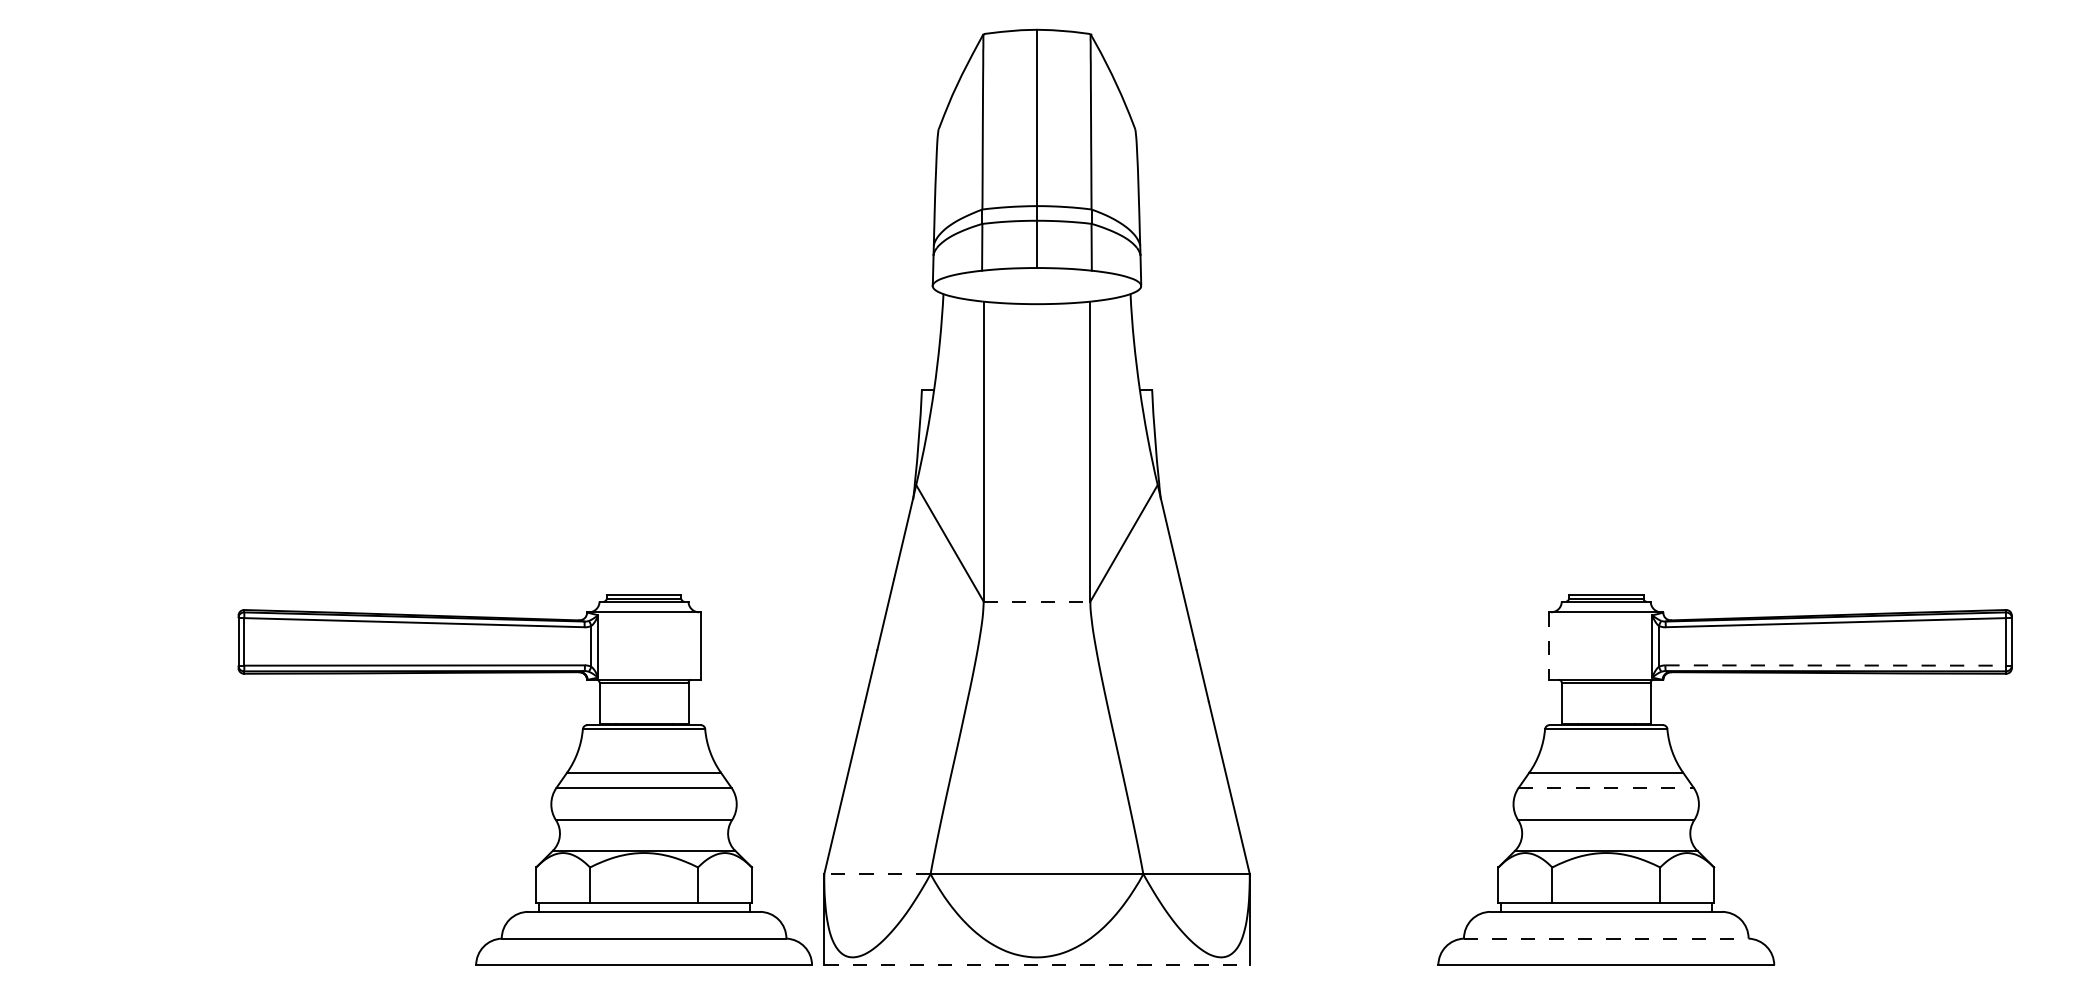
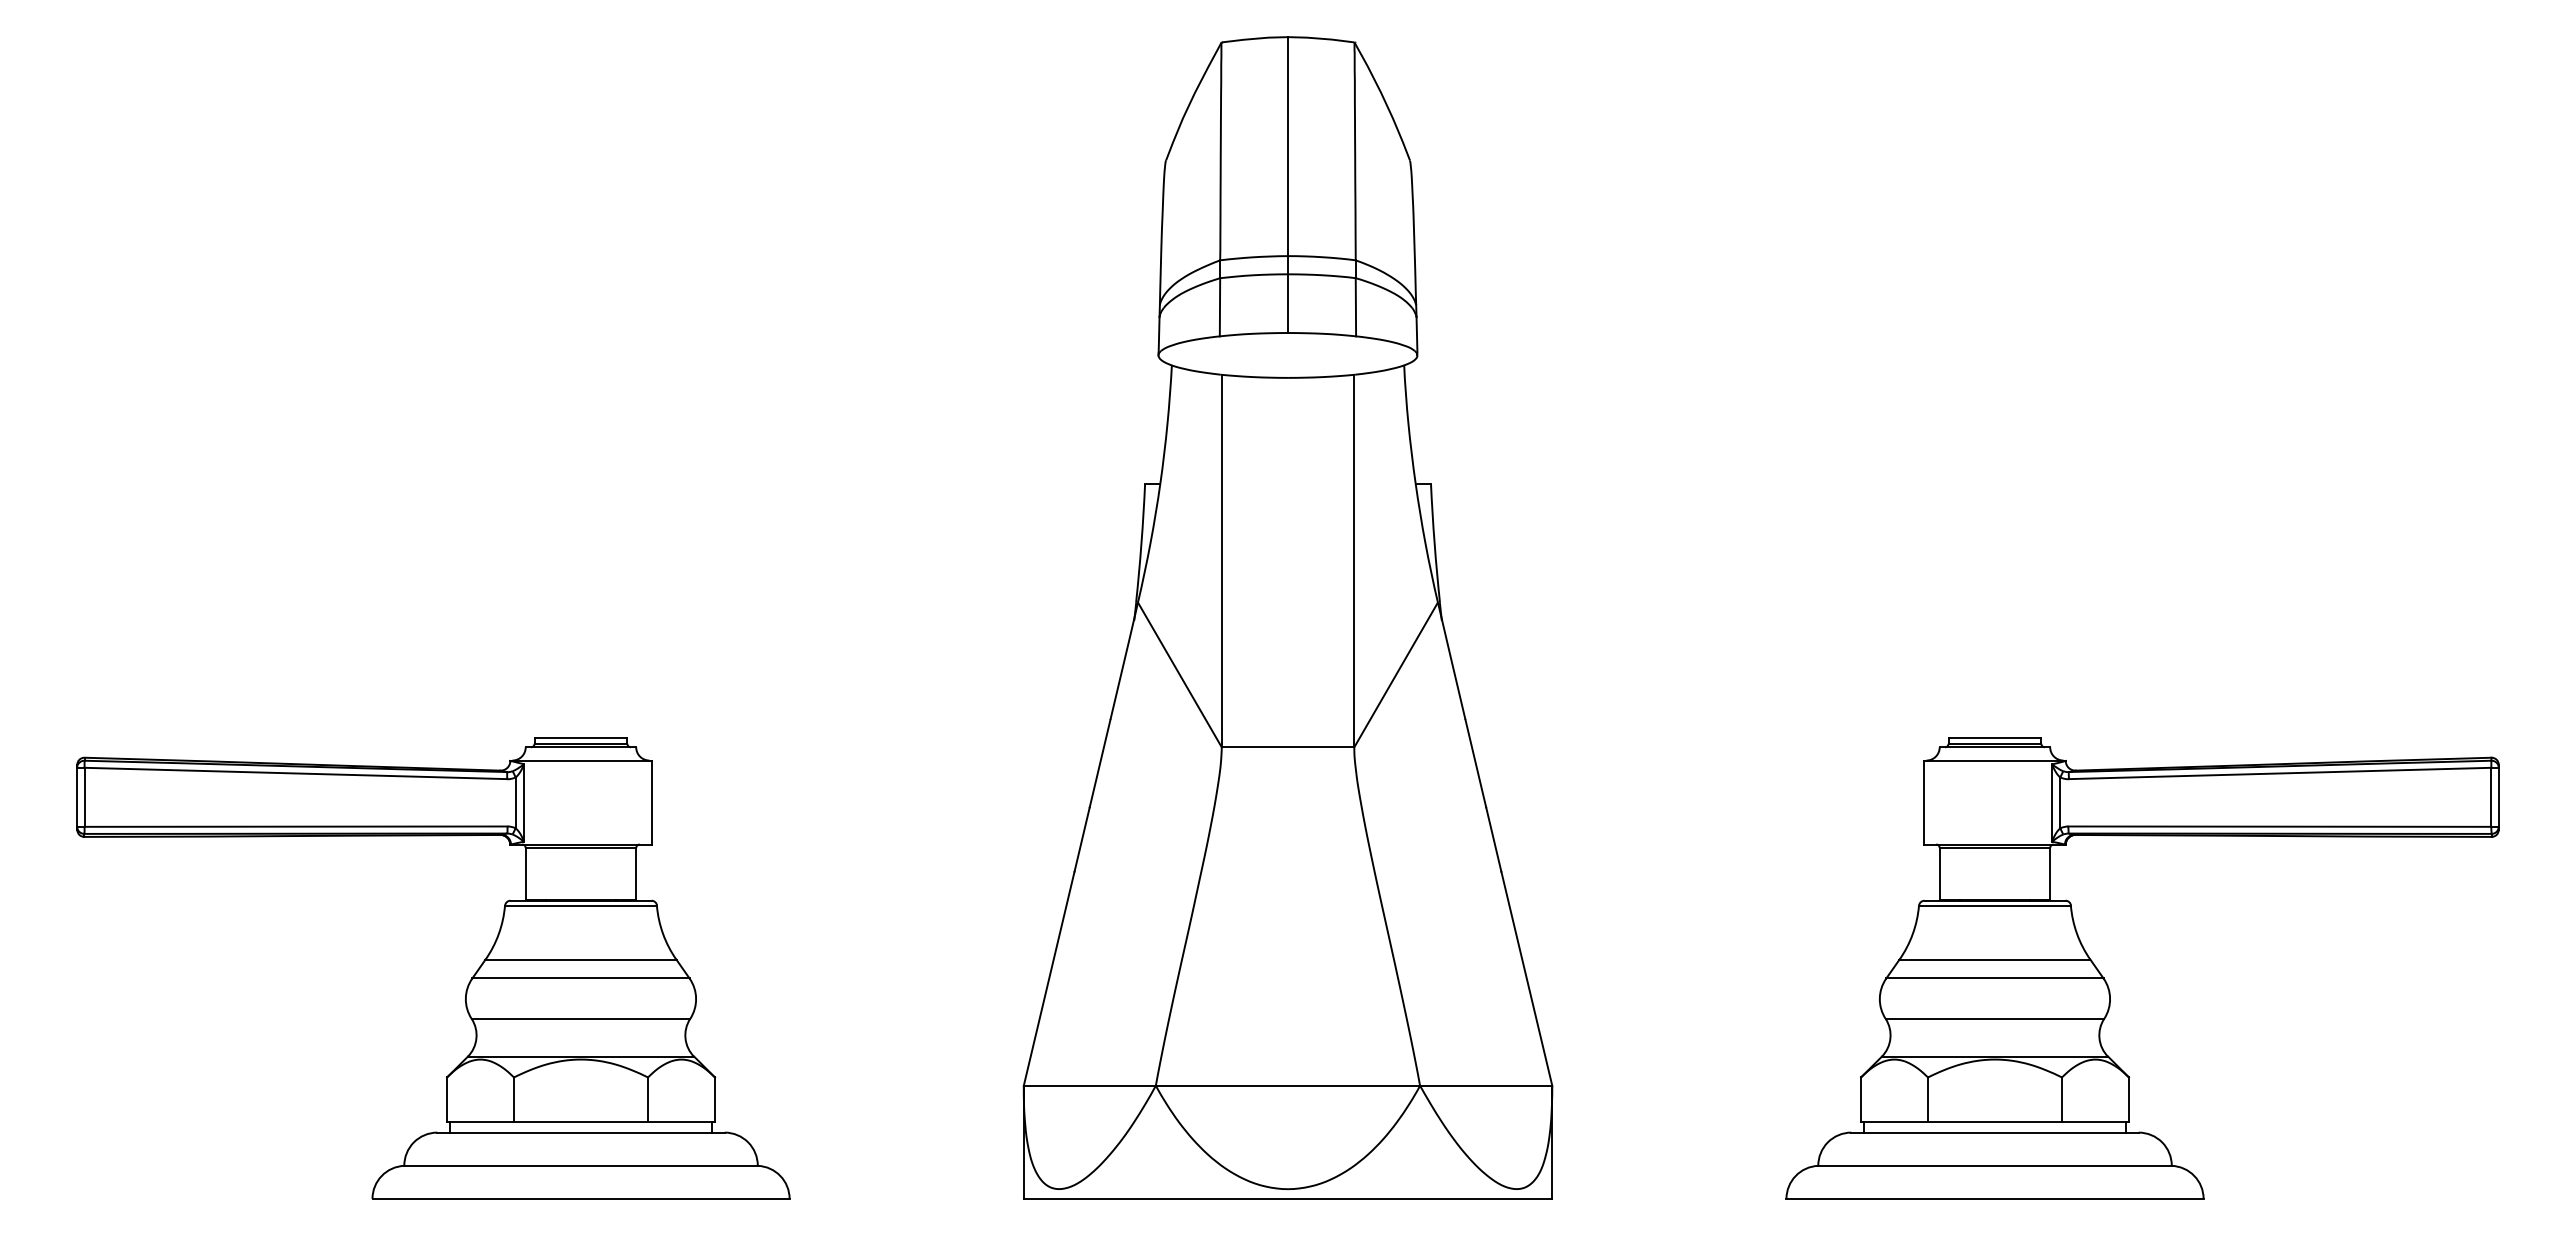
line: (1037, 601) -> (1288, 747), dashed -> solid
line: (1549, 646) -> (1924, 802), dashed -> solid
line: (1836, 665) -> (2280, 826), dashed -> solid
line: (1605, 787) -> (1994, 978), dashed -> solid
part: (554, 789) -> (469, 980), moved
line: (877, 873) -> (1089, 1085), dashed -> solid
line: (1606, 938) -> (1995, 1165), dashed -> solid
line: (1037, 964) -> (1288, 1198), dashed -> solid

